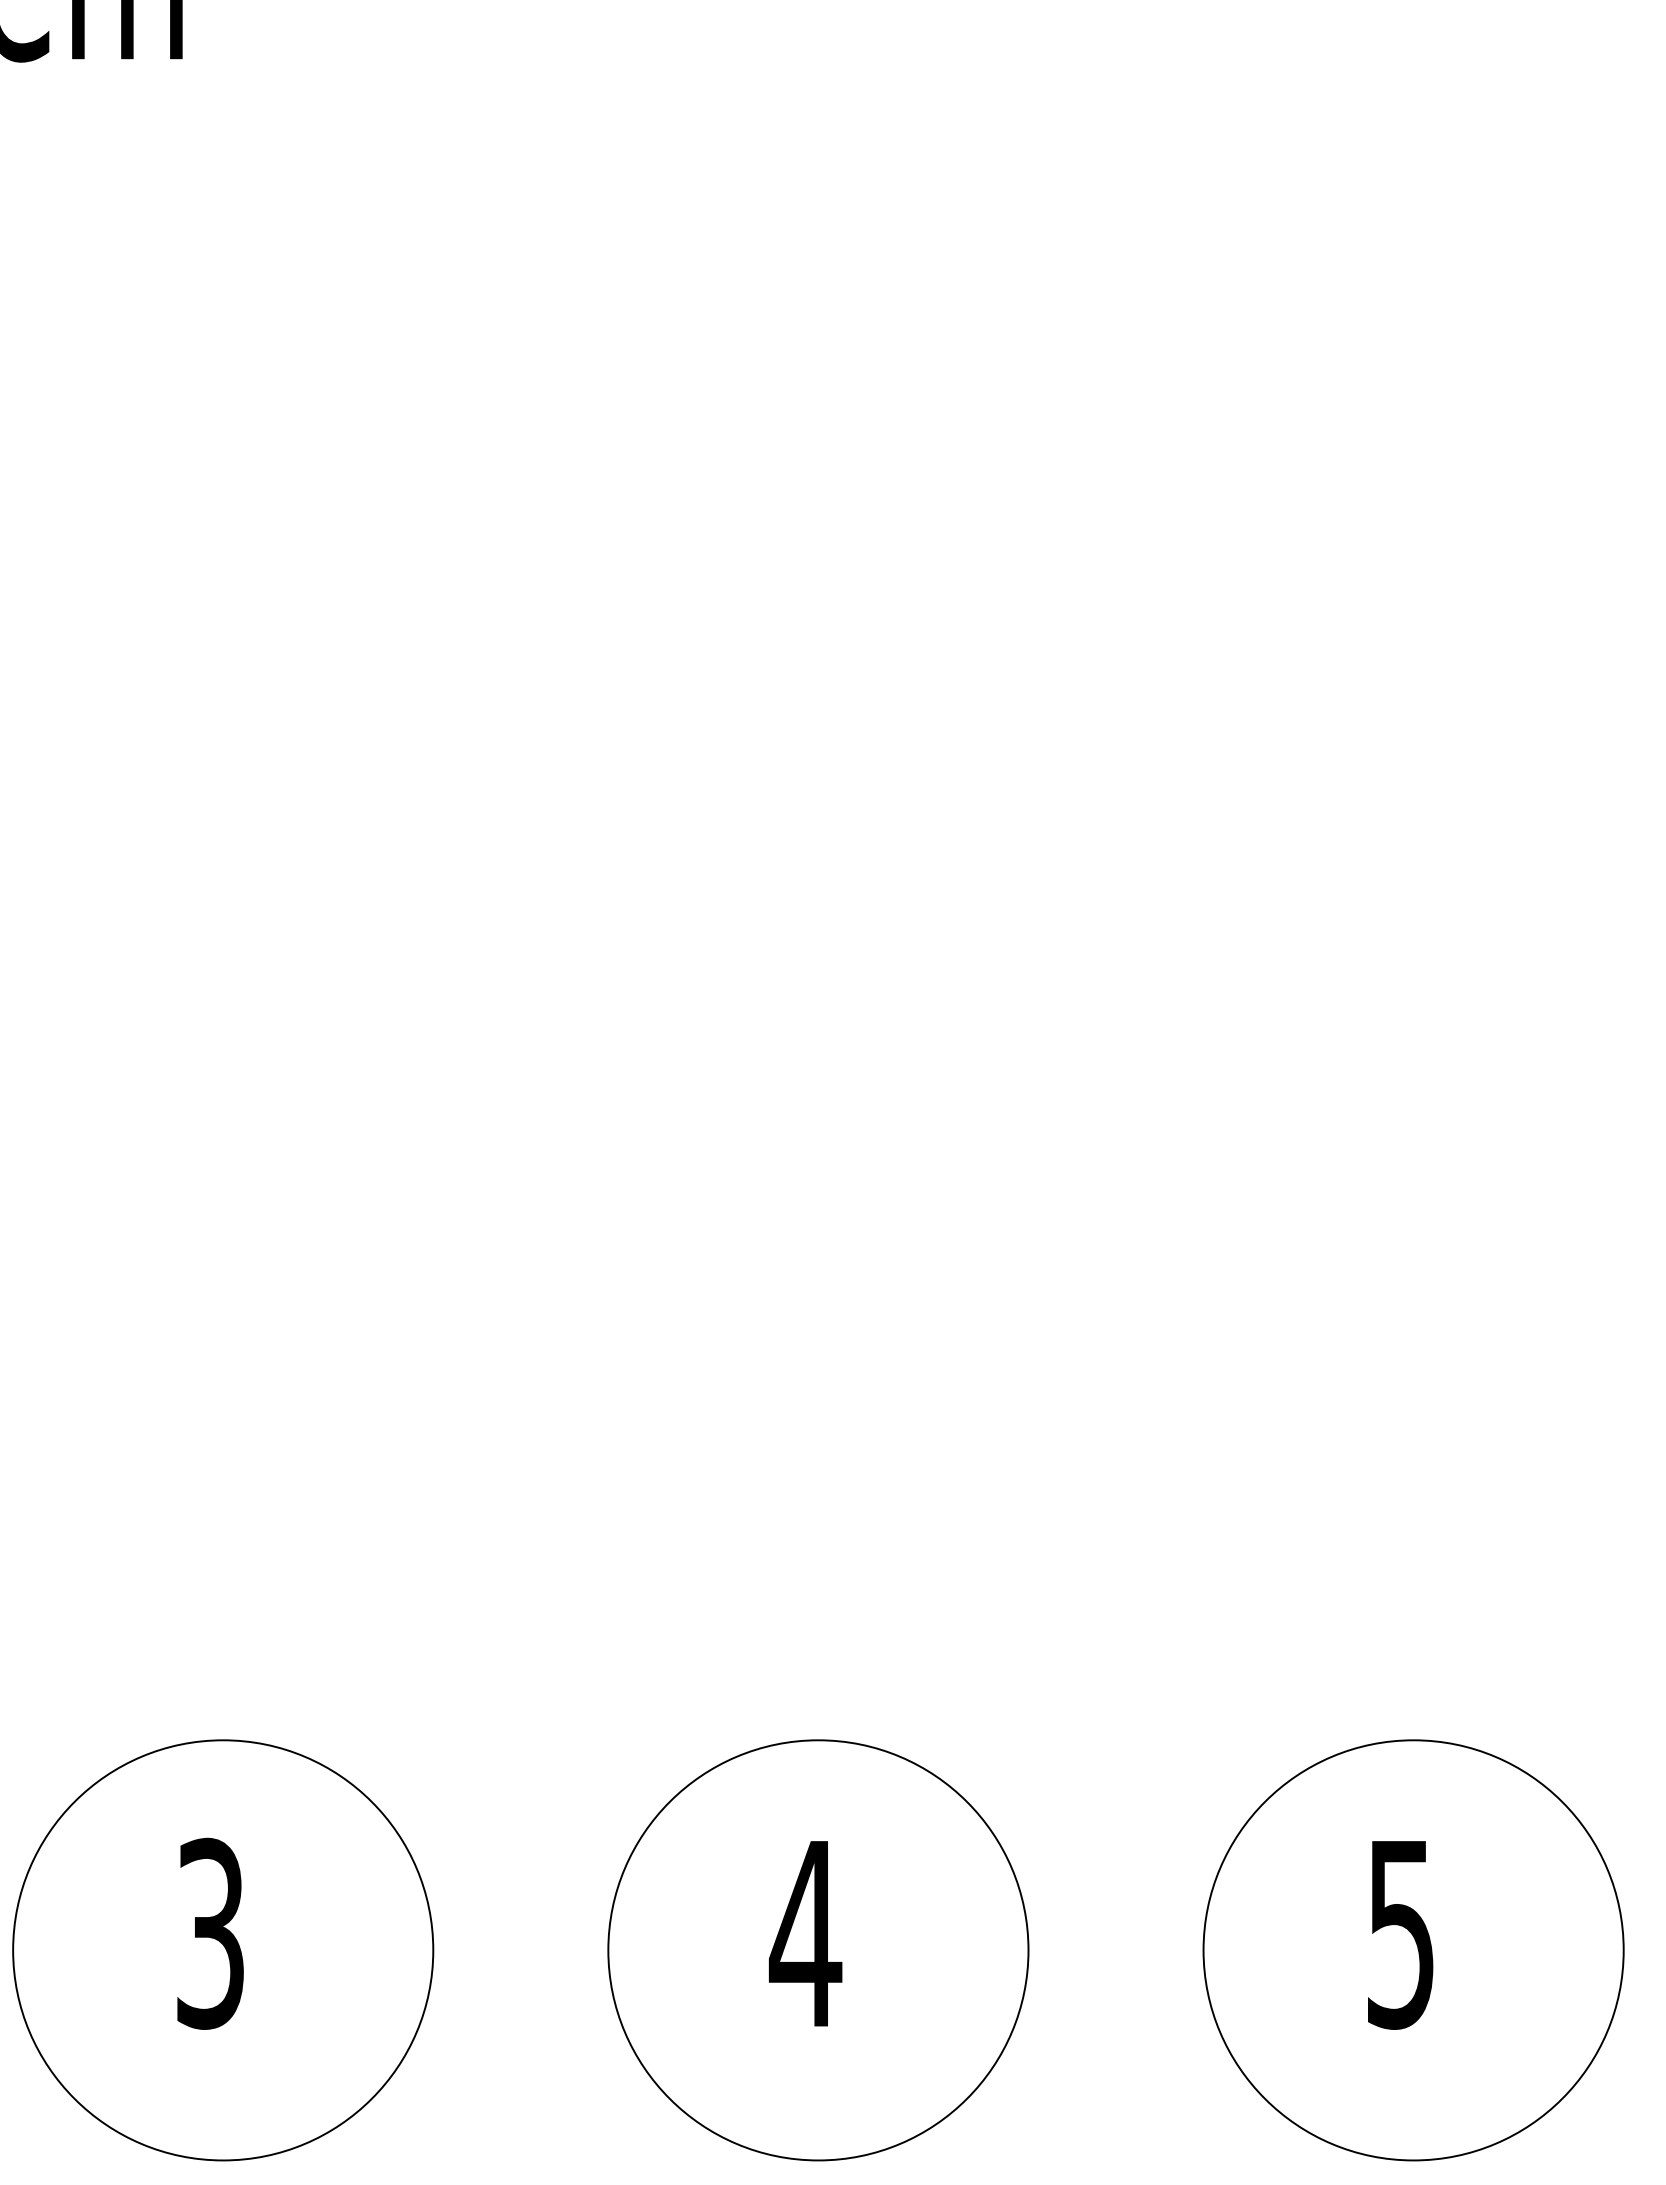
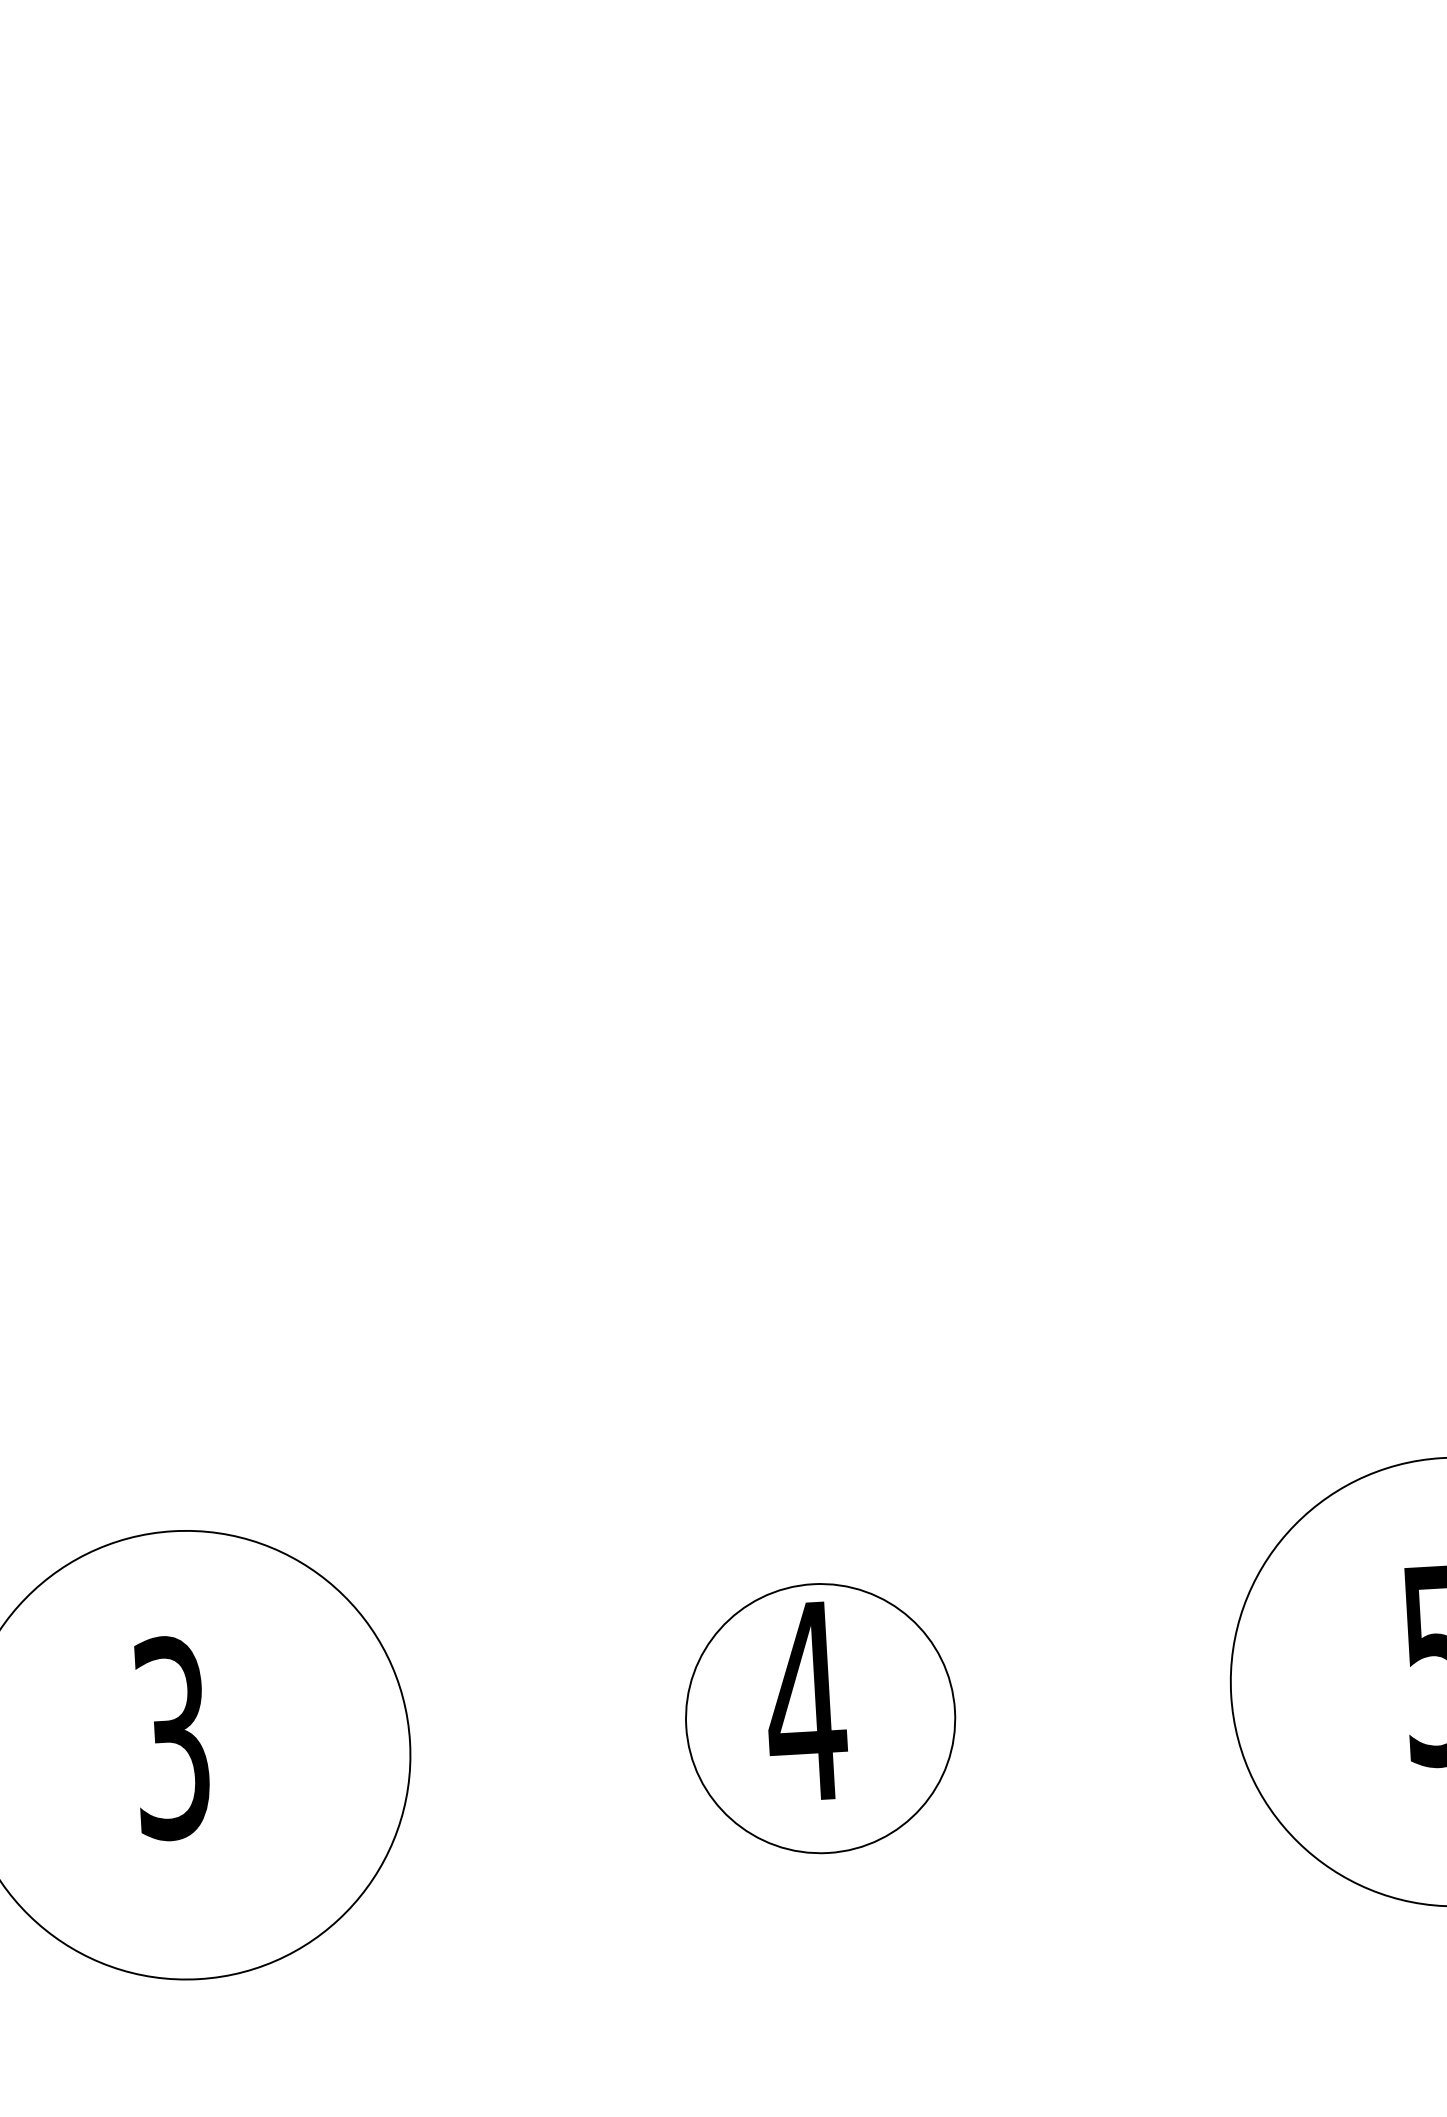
circle: (818, 1950) -> (820, 1718), size x0.6

